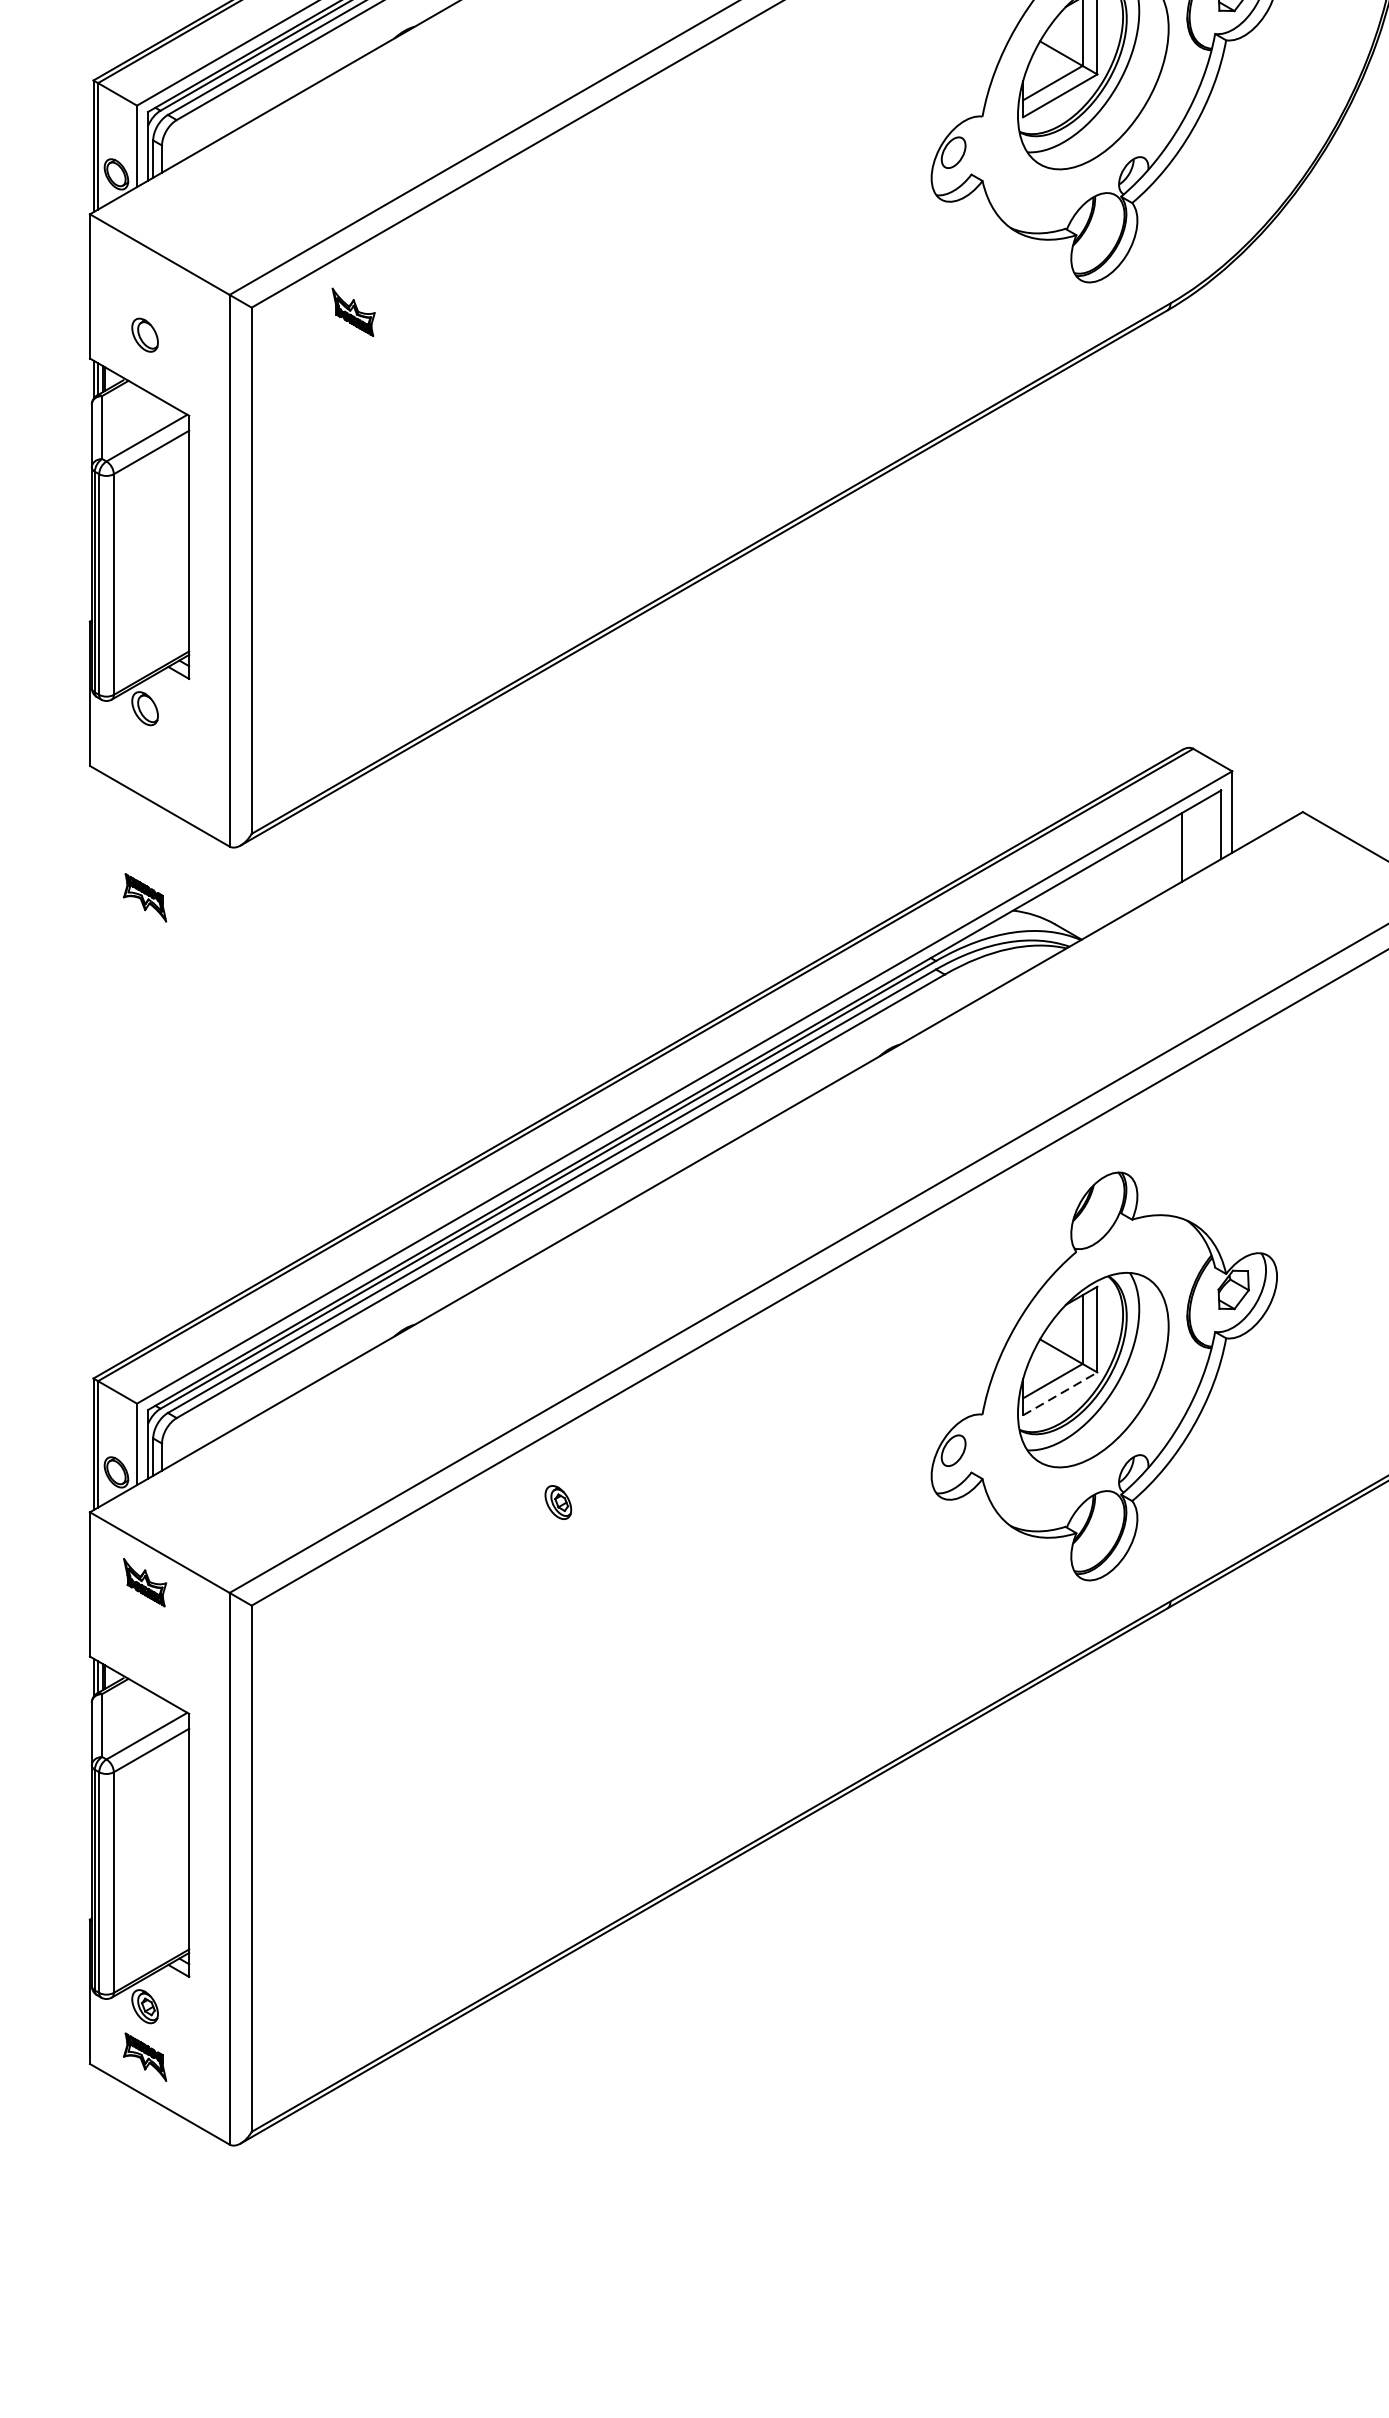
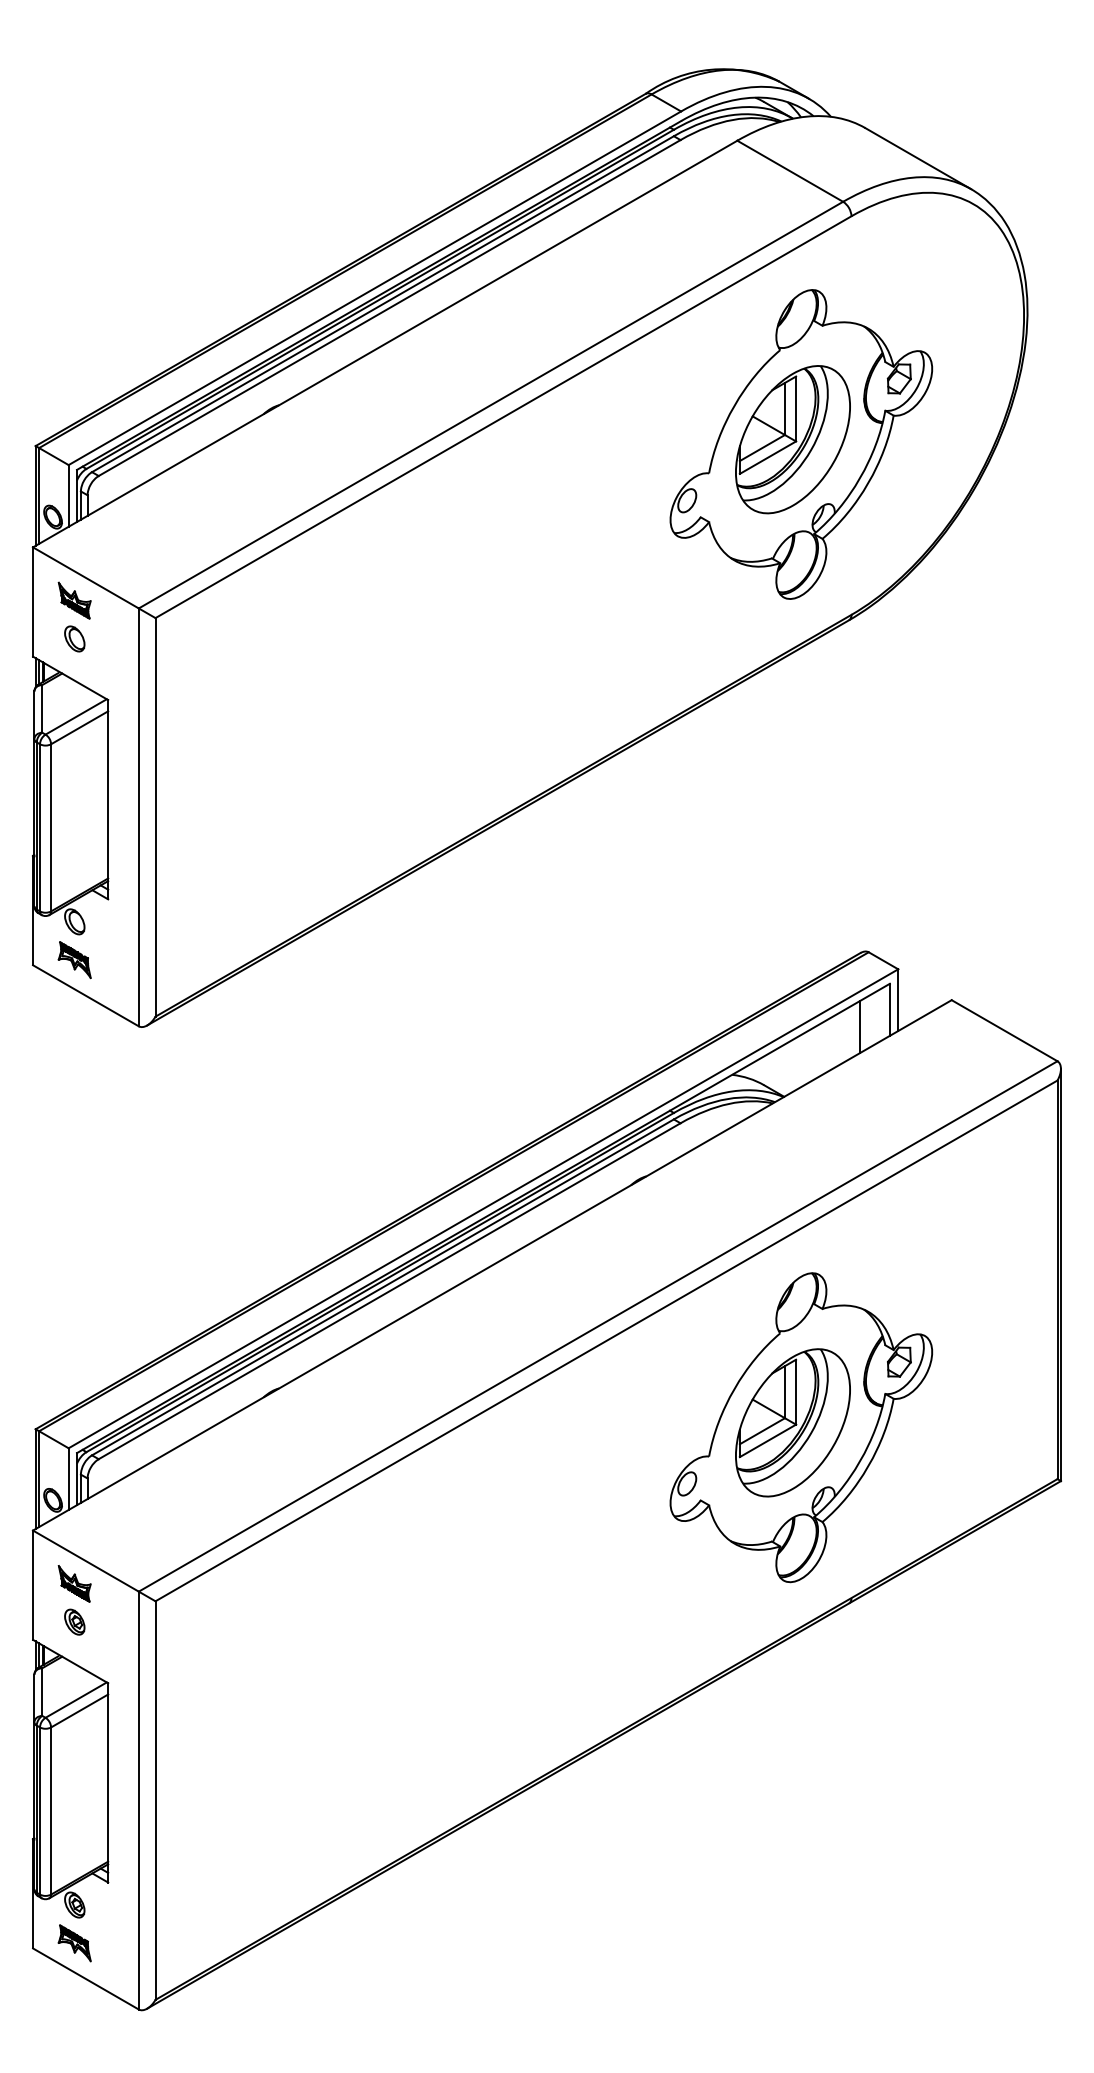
part: (353, 312) -> (74, 600), moved
part: (144, 898) -> (74, 960), moved
line: (1060, 1393) -> (768, 1440), dashed -> solid
part: (557, 1501) -> (74, 1621), moved

